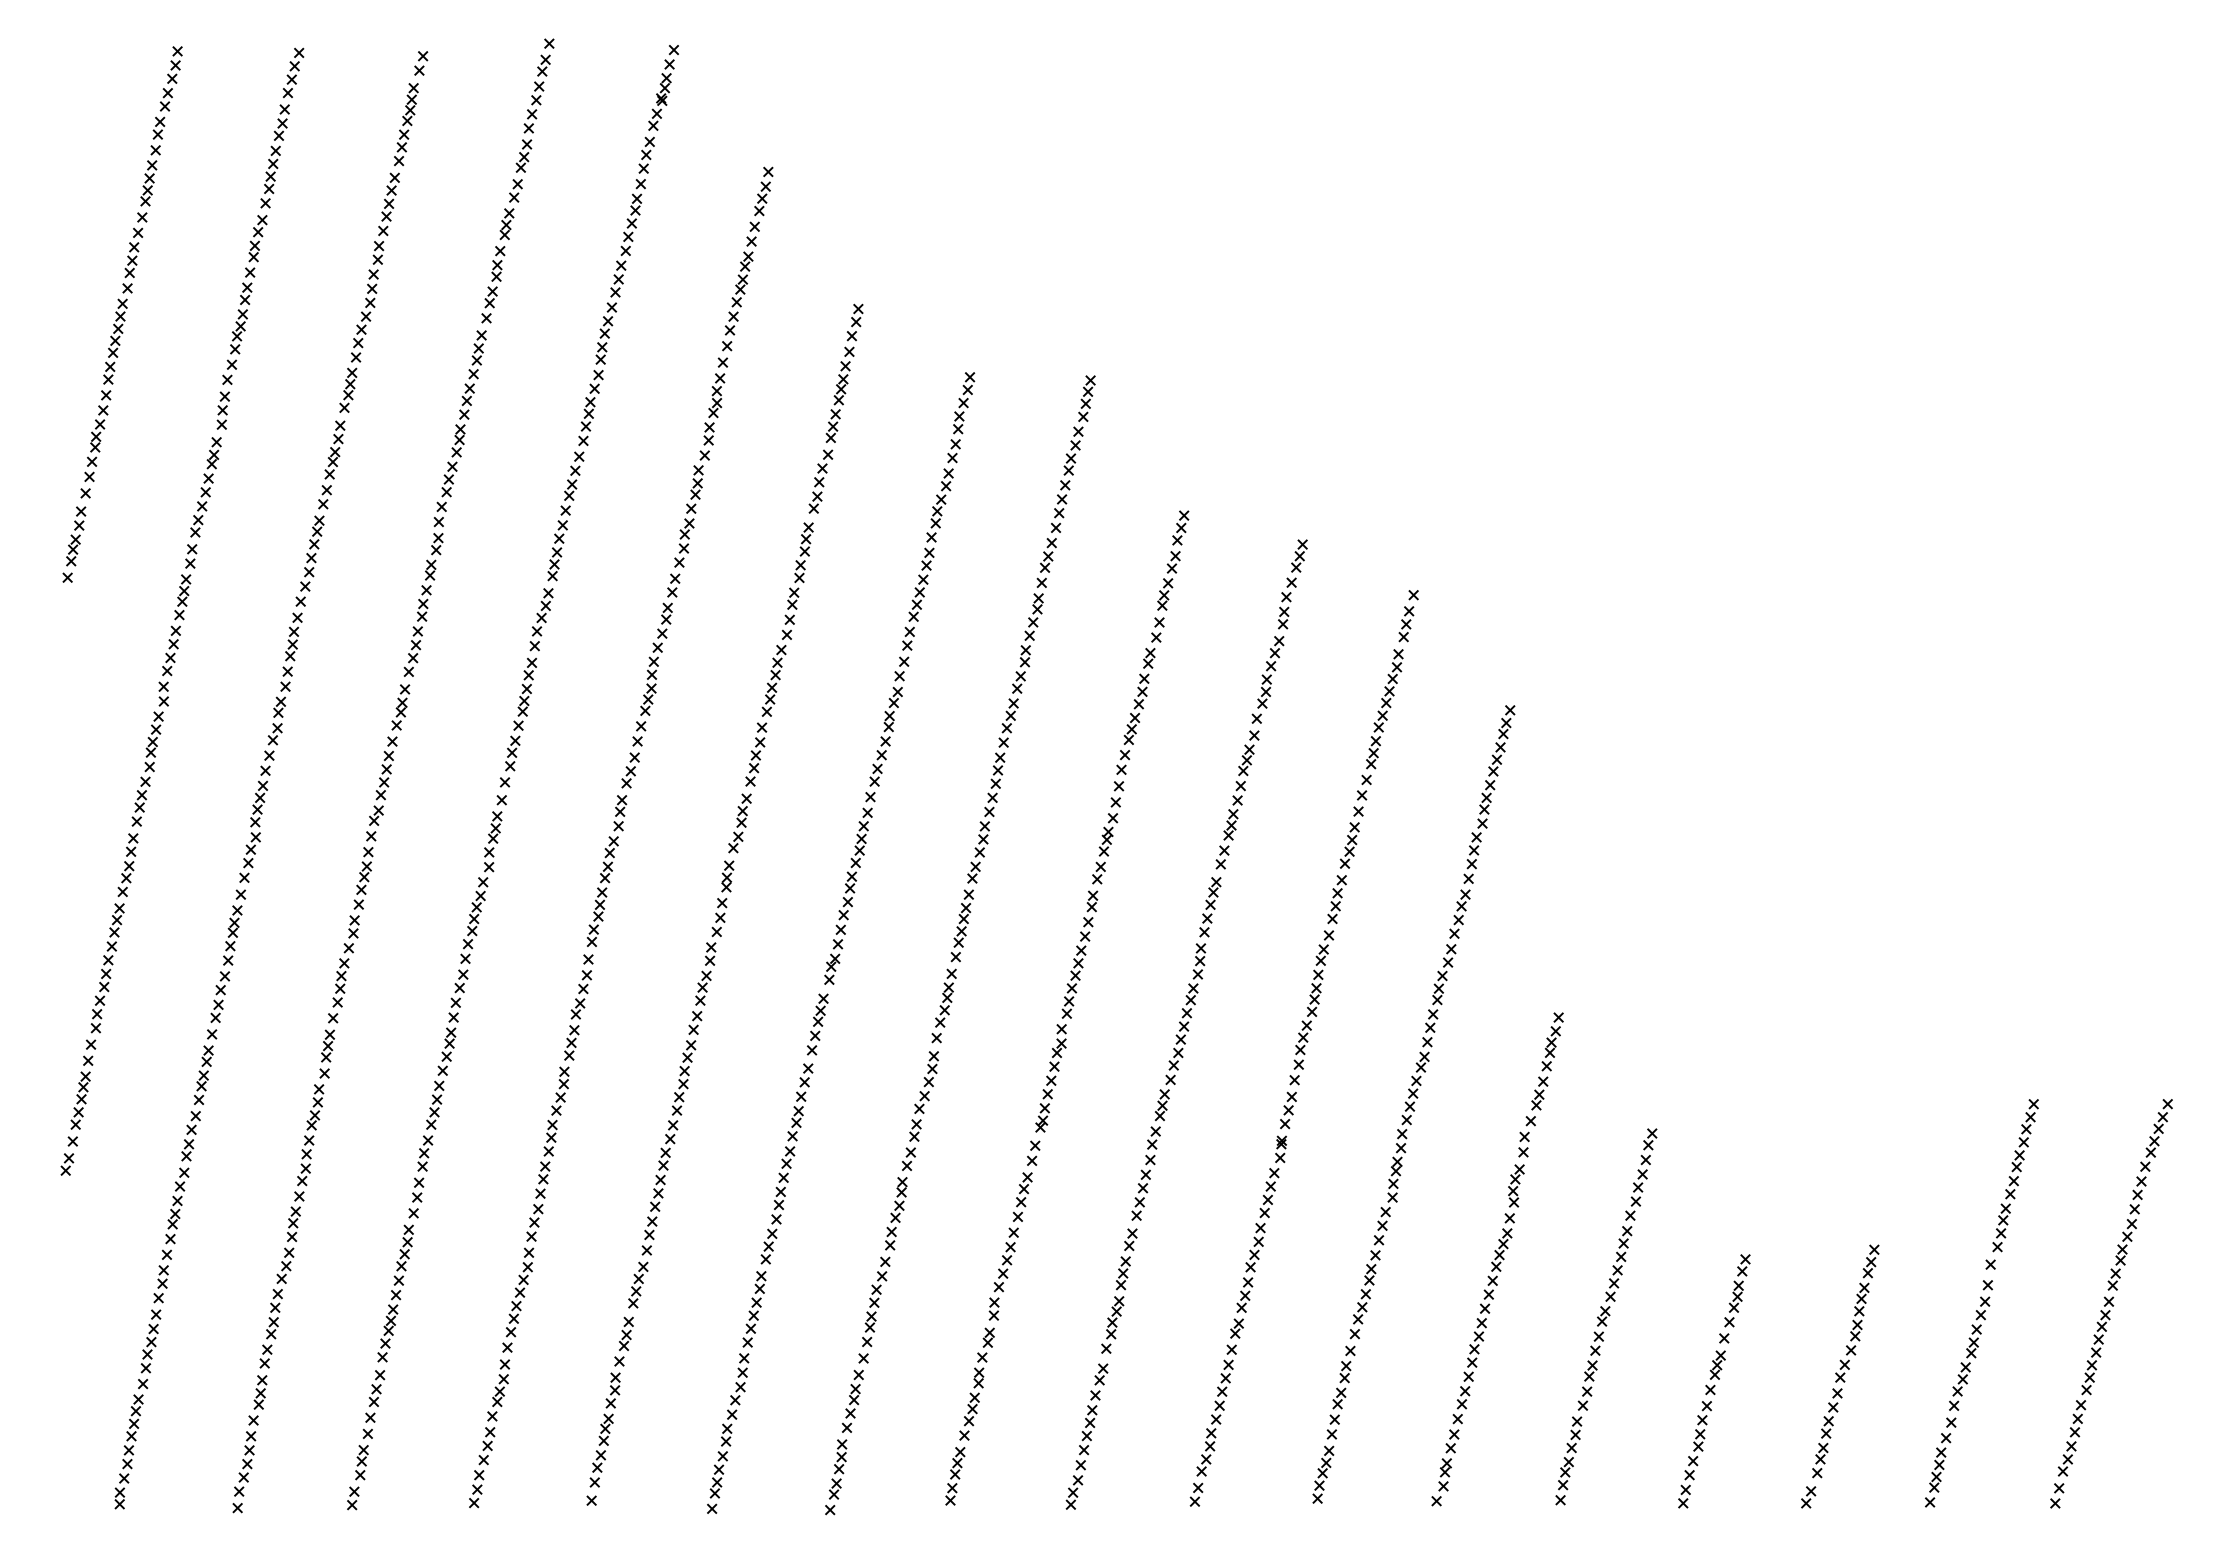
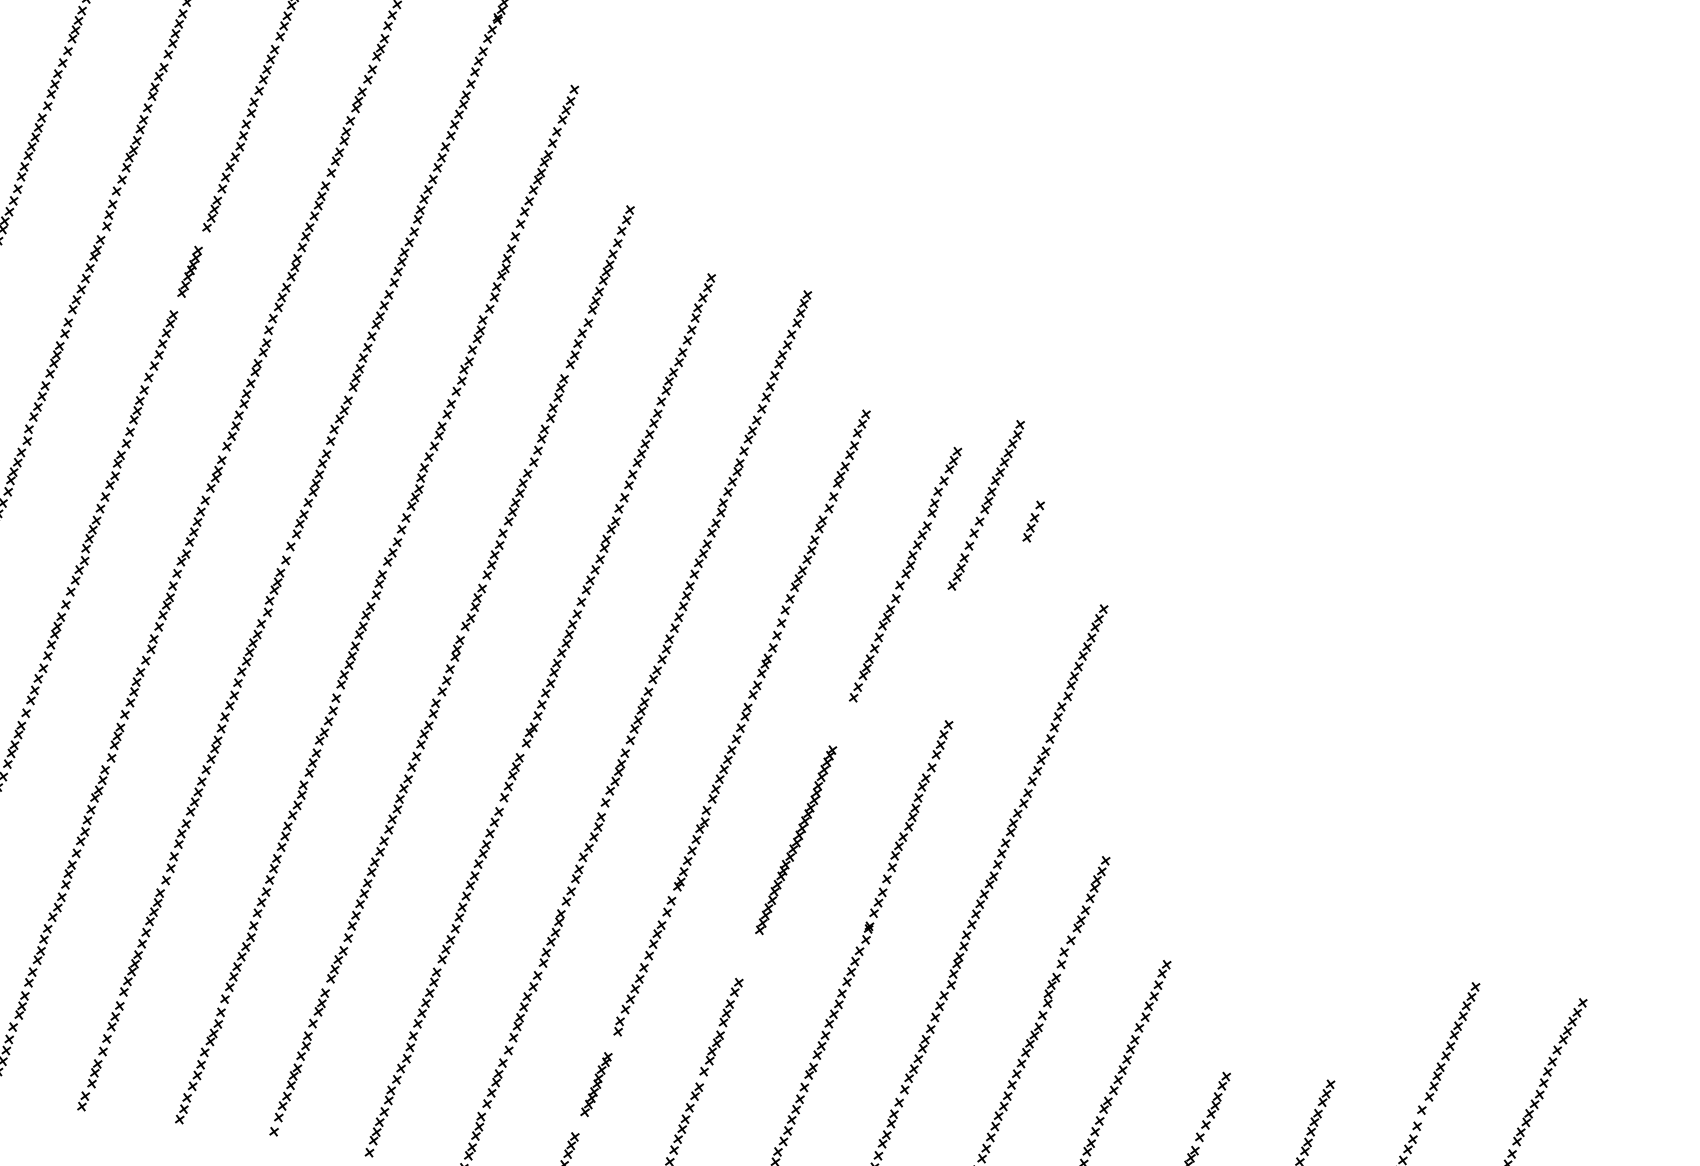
part: (331, 464) -> (189, 271), size x0.7
part: (1371, 758) -> (986, 504), moved
part: (1176, 1048) -> (796, 839), size x0.7
part: (976, 1383) -> (596, 1083), size x0.7

